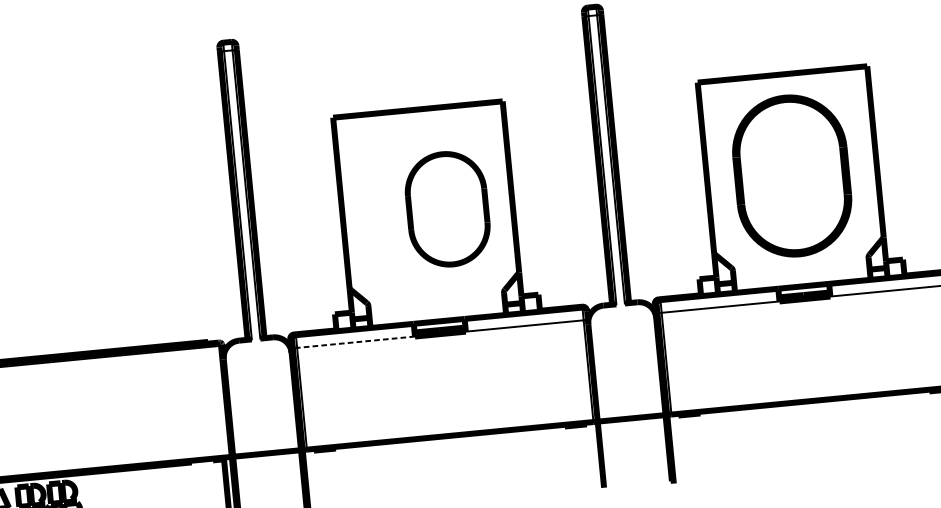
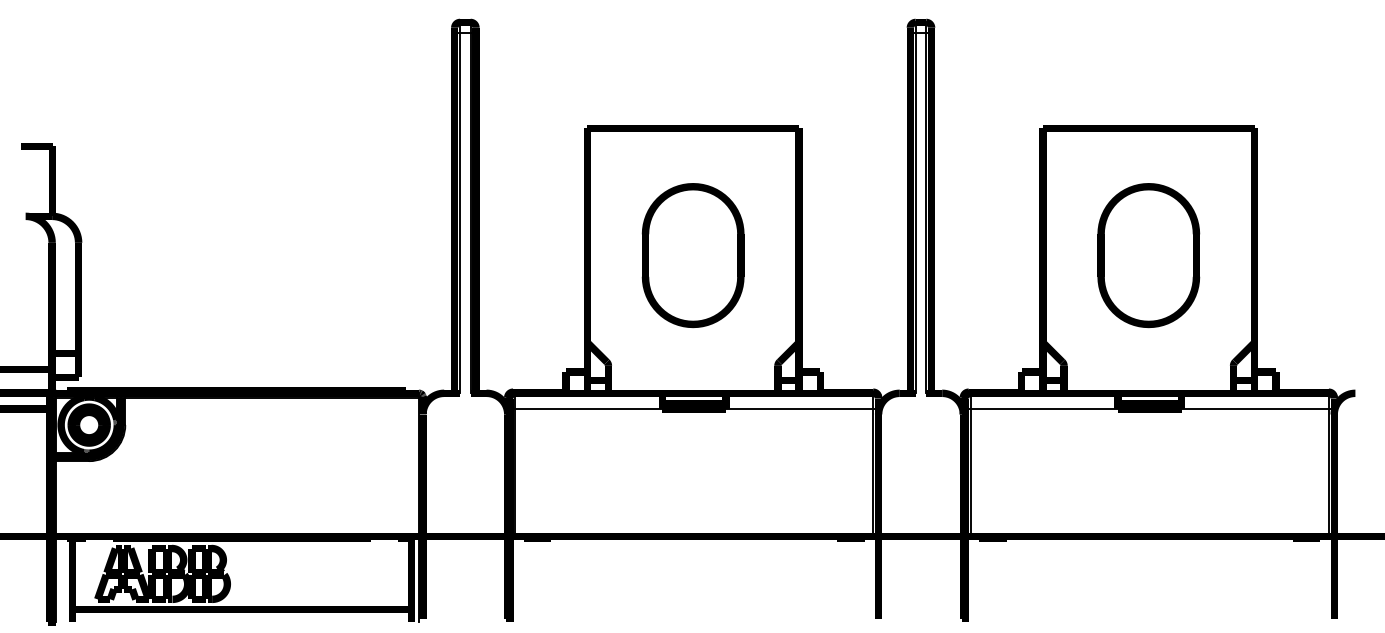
part: (792, 176) -> (1148, 255), size x0.71
part: (447, 209) -> (692, 255), moved
line: (355, 342) -> (588, 409), dashed -> solid

